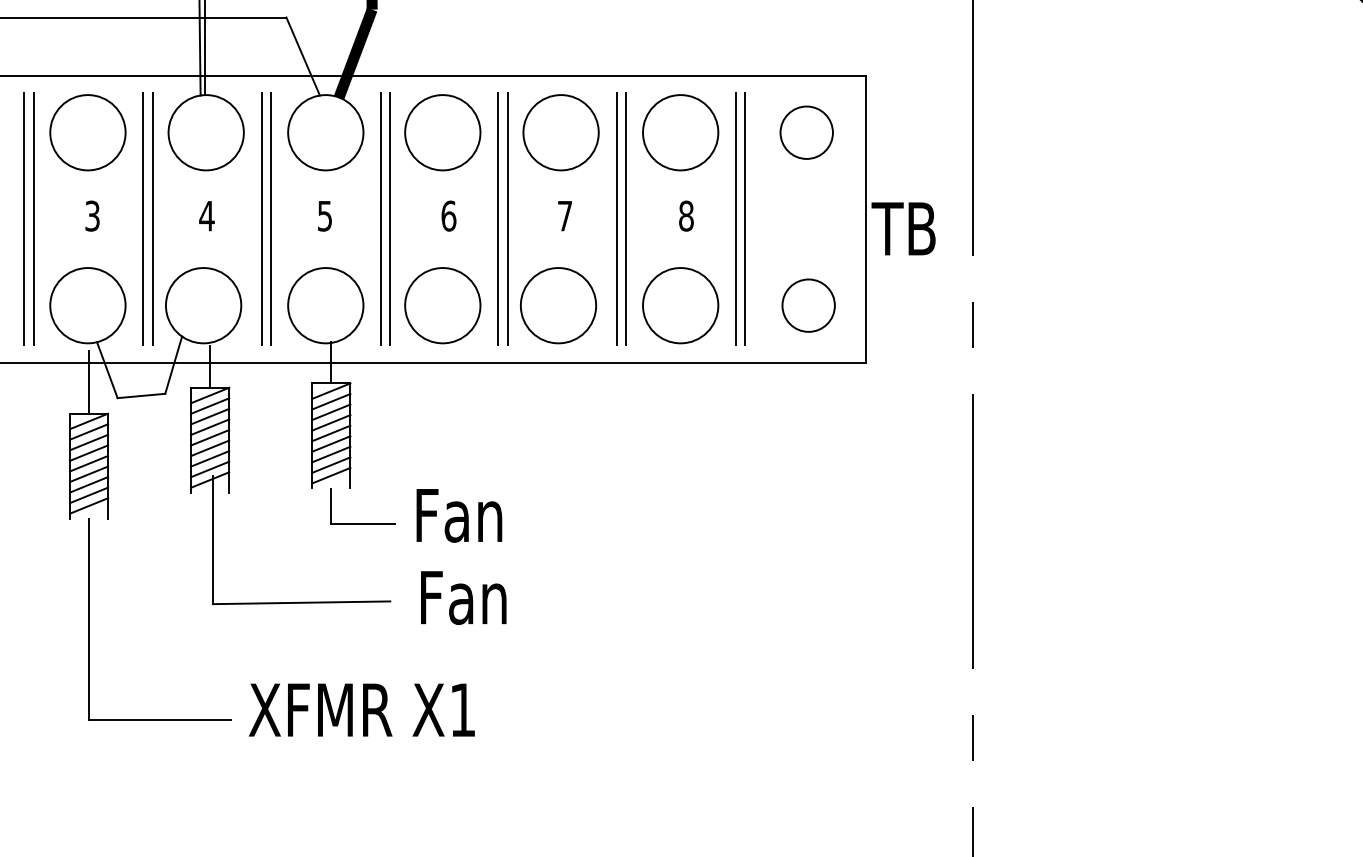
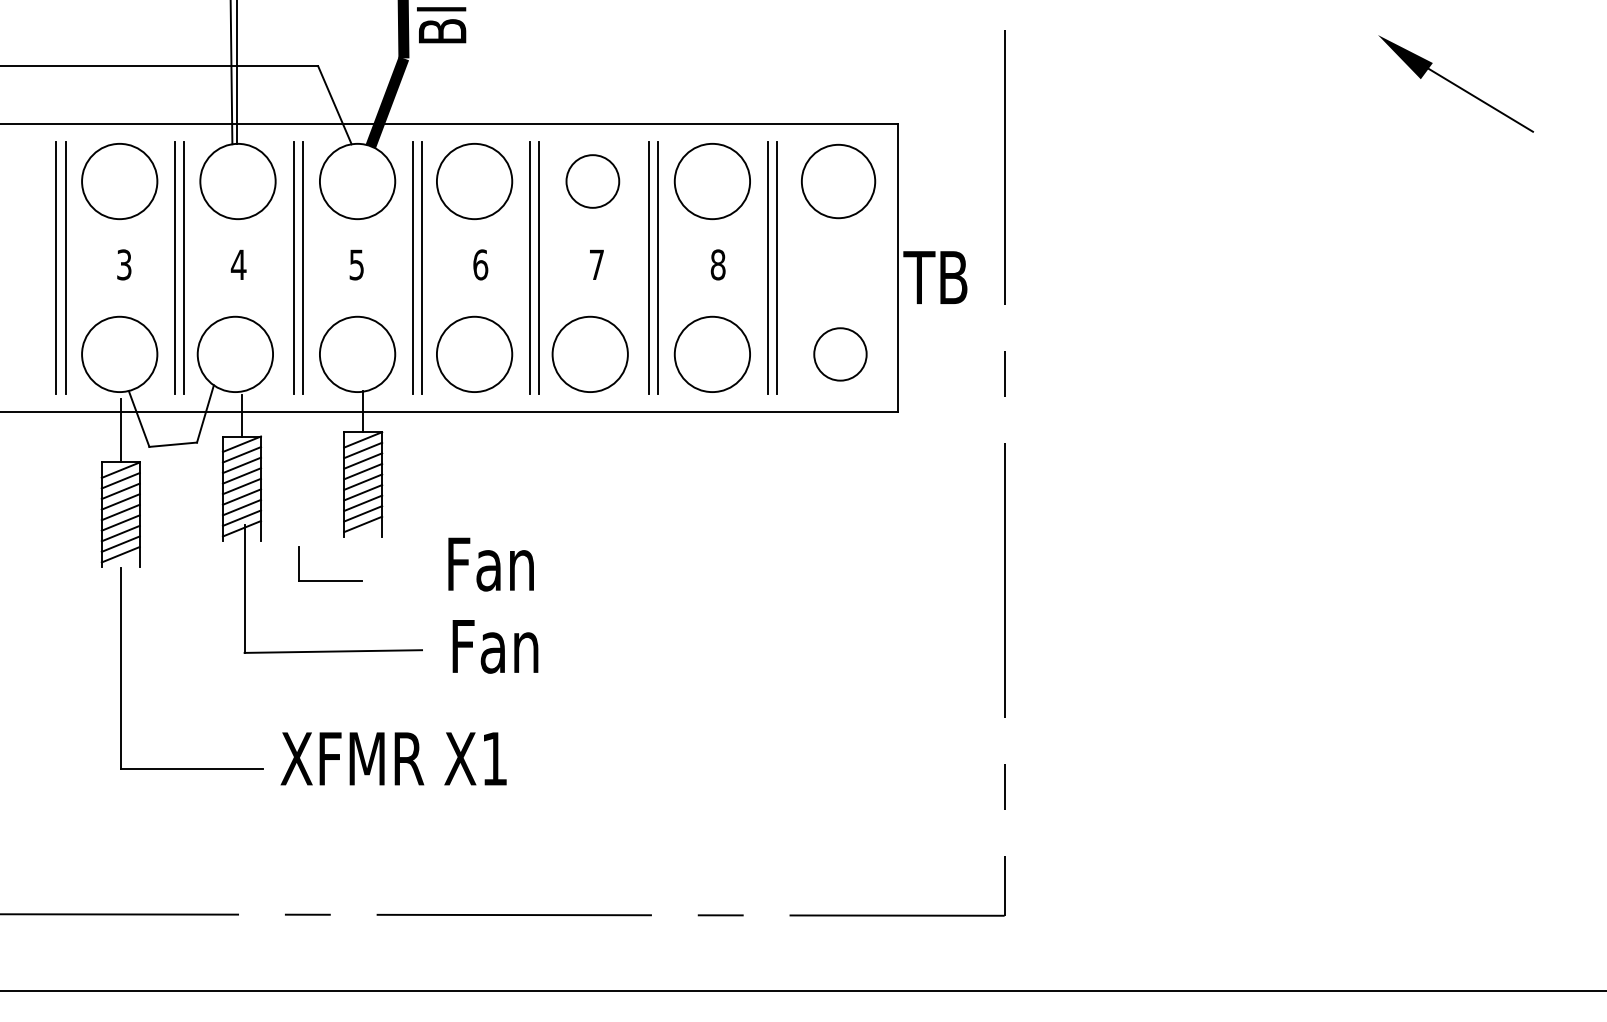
circle: (560, 132) -> (592, 181), size x0.7
circle: (806, 132) -> (838, 181), size x1.4
part: (362, 522) -> (330, 580), moved

